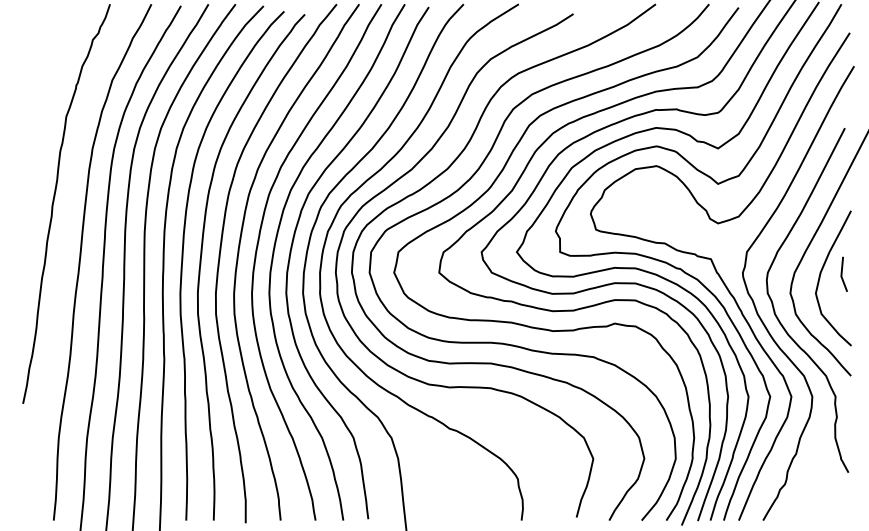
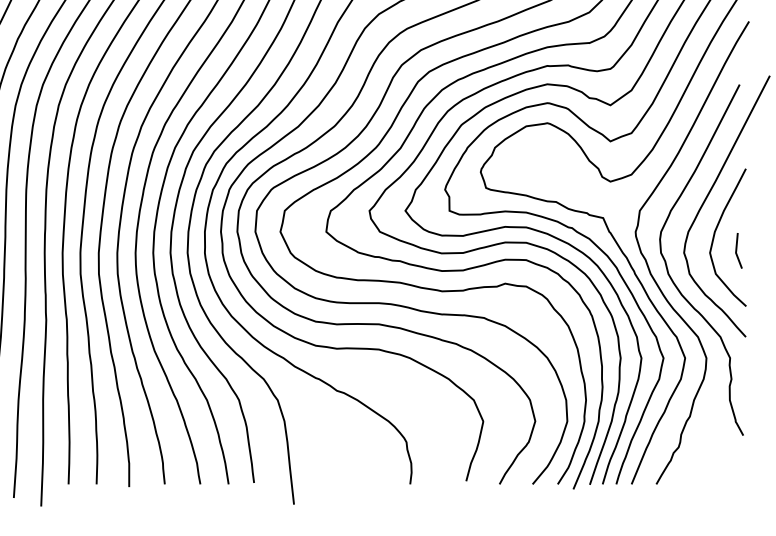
line: (842, 273) -> (737, 249), moved

